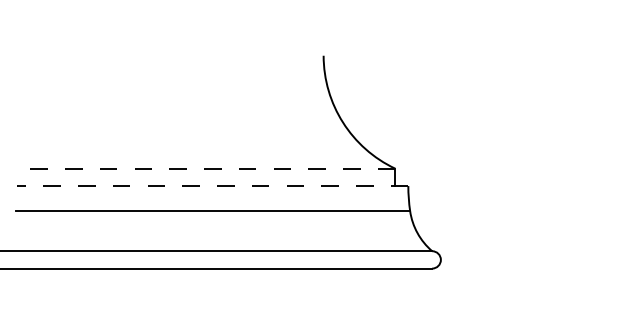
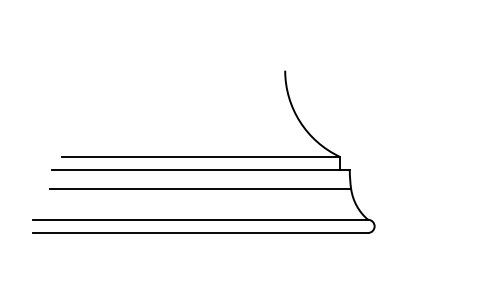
line: (212, 168) -> (200, 156), dashed -> solid
line: (212, 186) -> (200, 170), dashed -> solid

